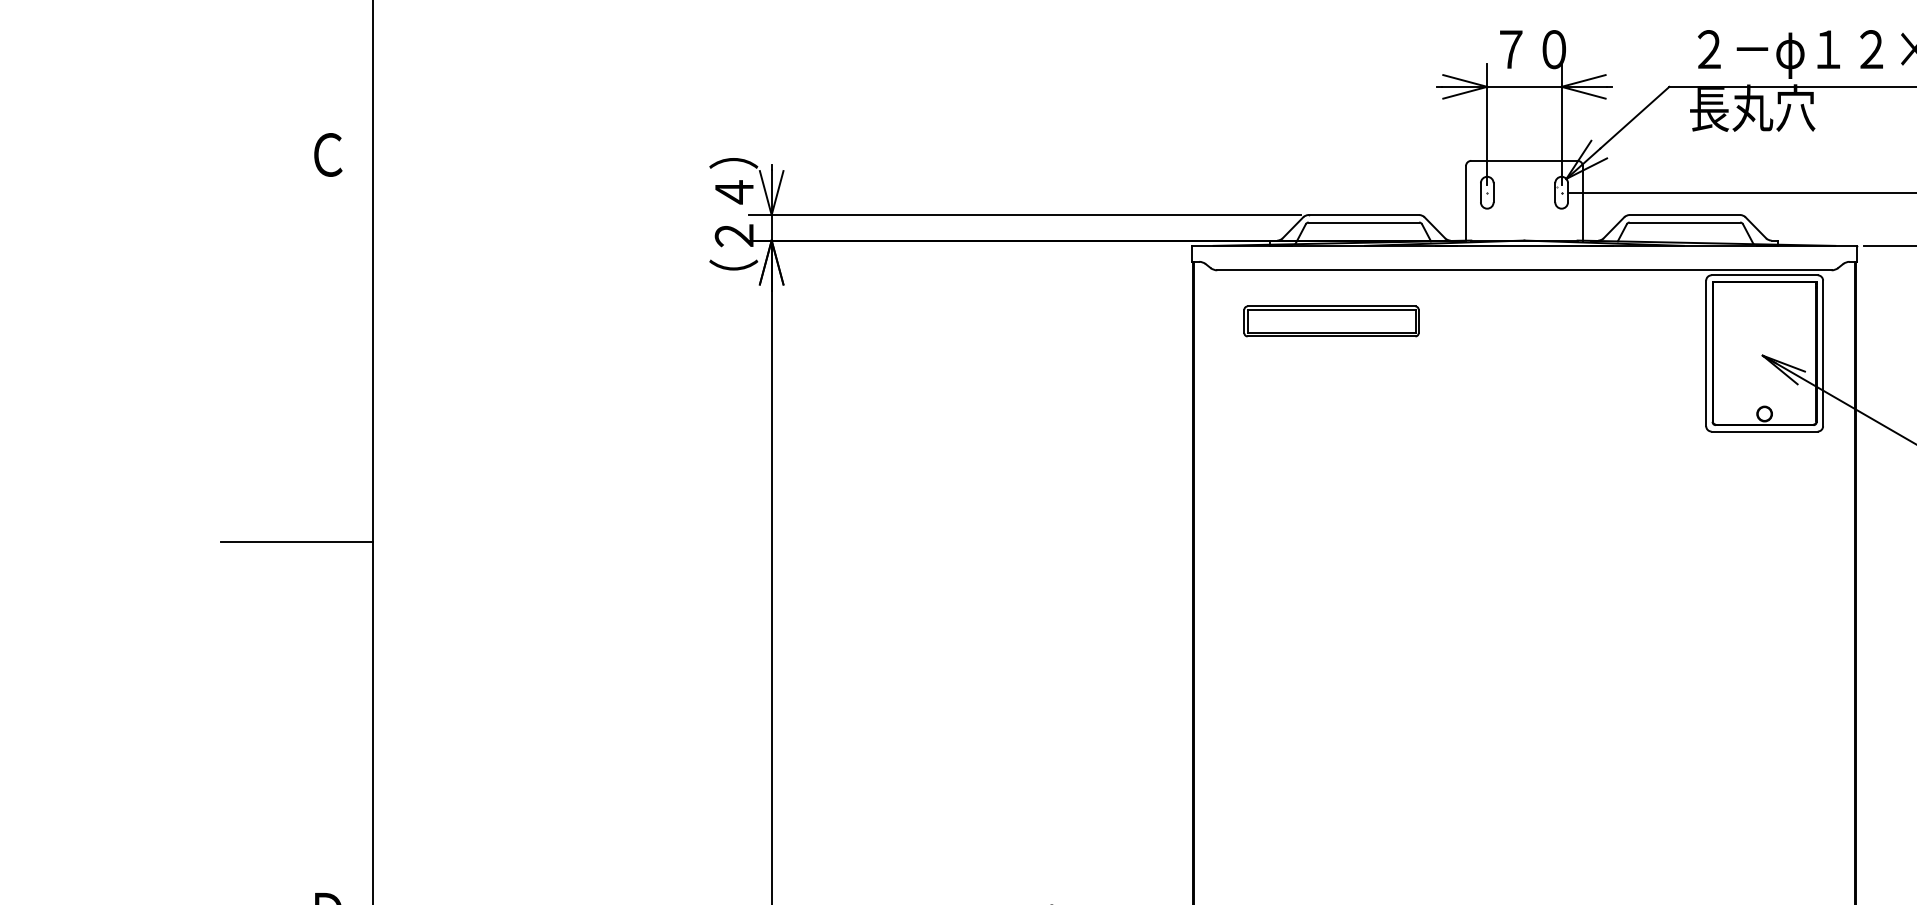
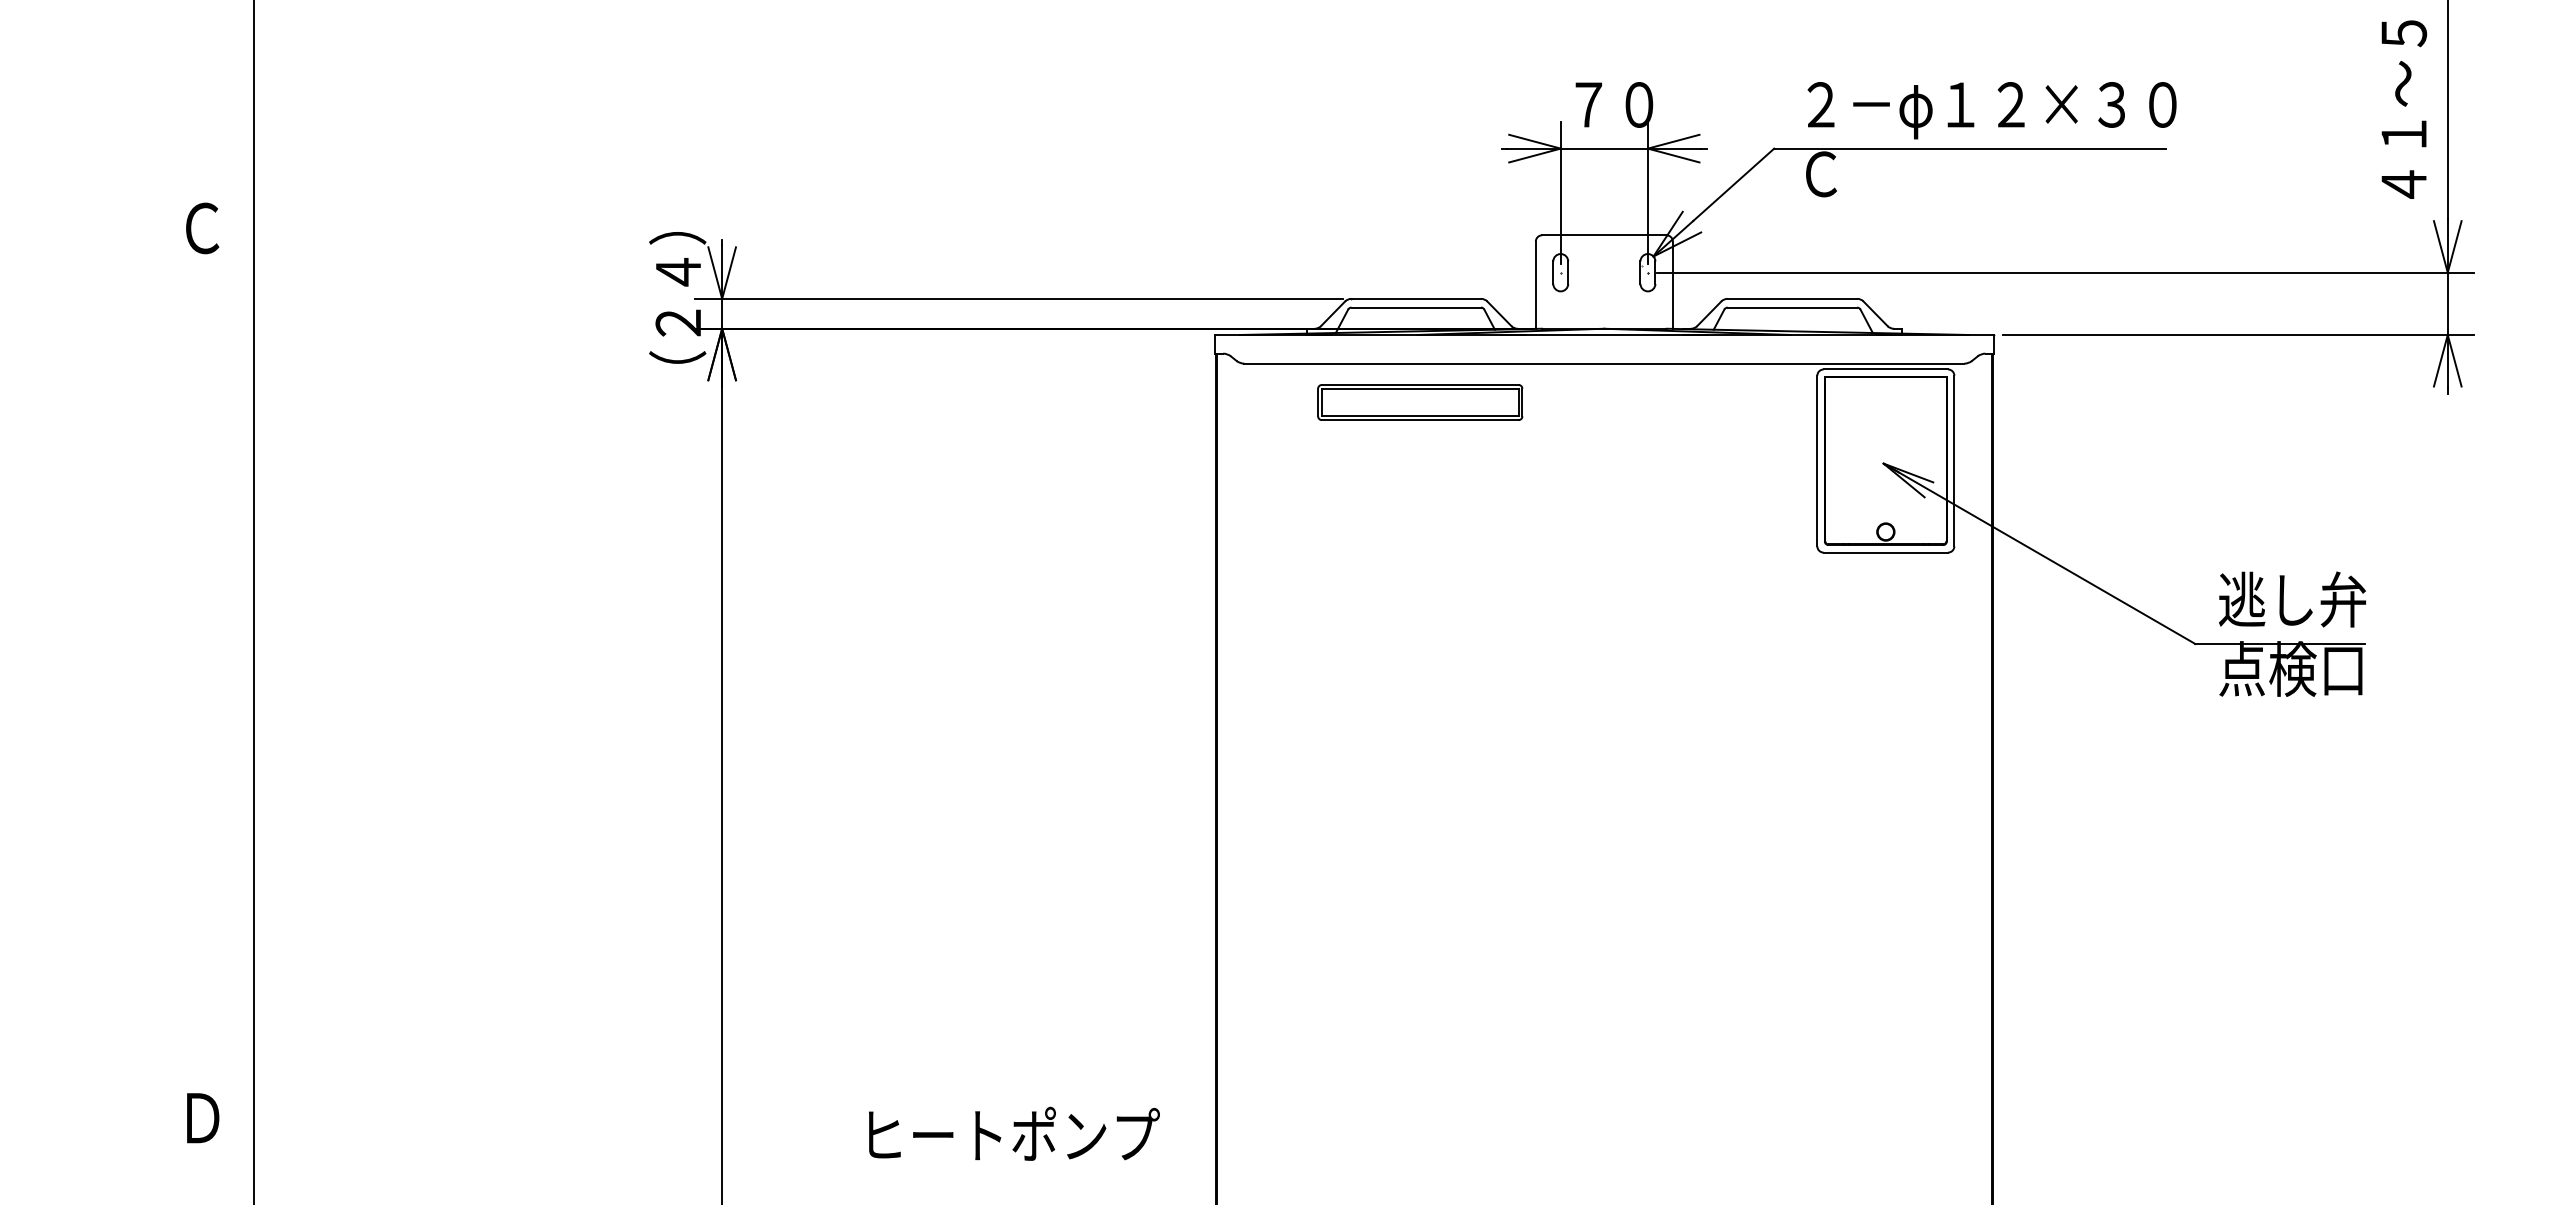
text: (1752, 108) -> (1871, 173), 長丸穴 -> Ｃ
part: (1331, 321) -> (1420, 402), moved
line: (296, 542) -> (165, 682), removed

